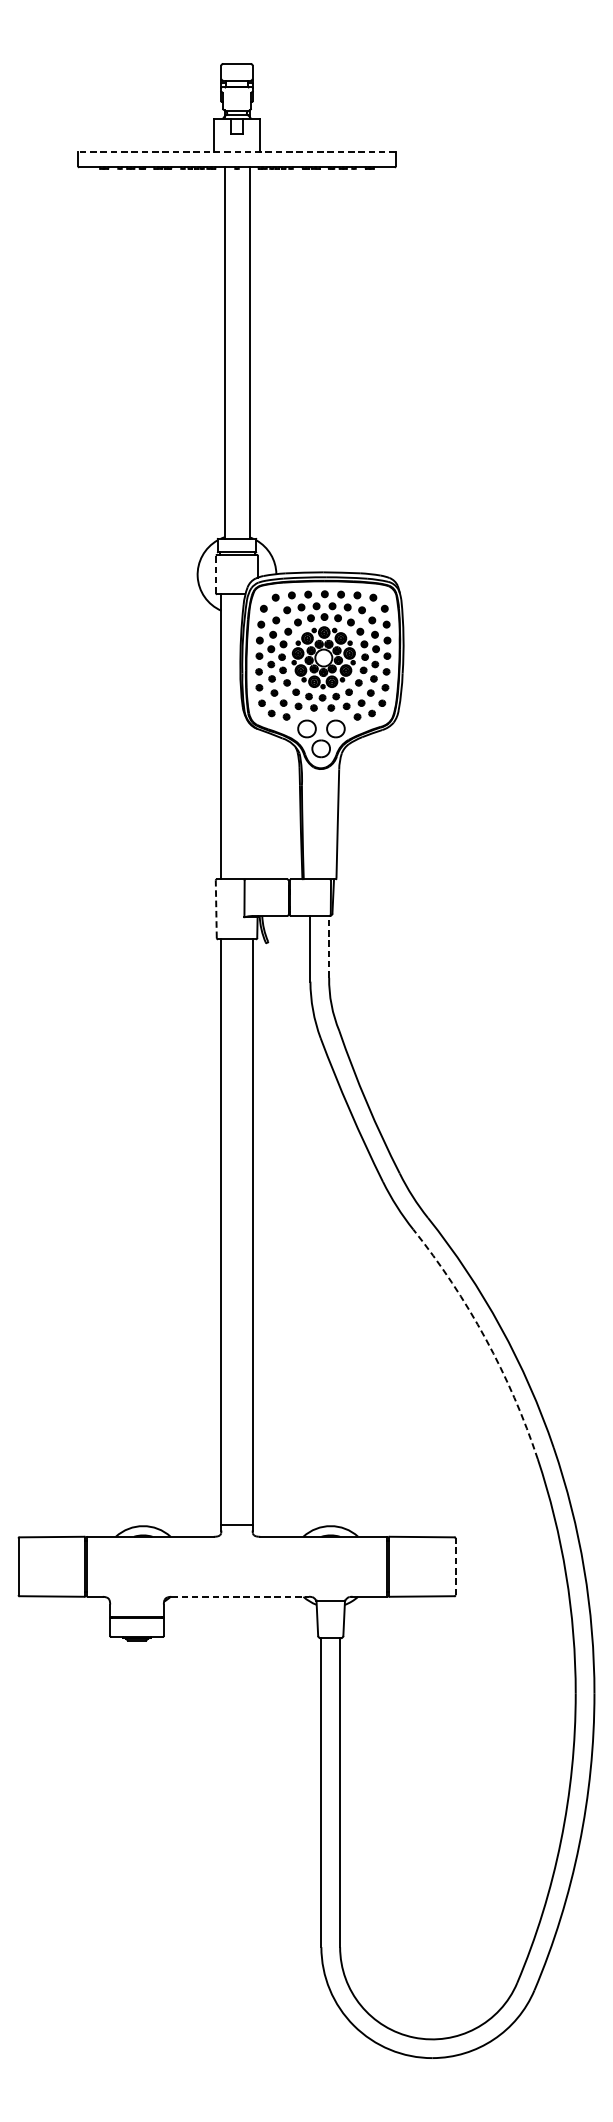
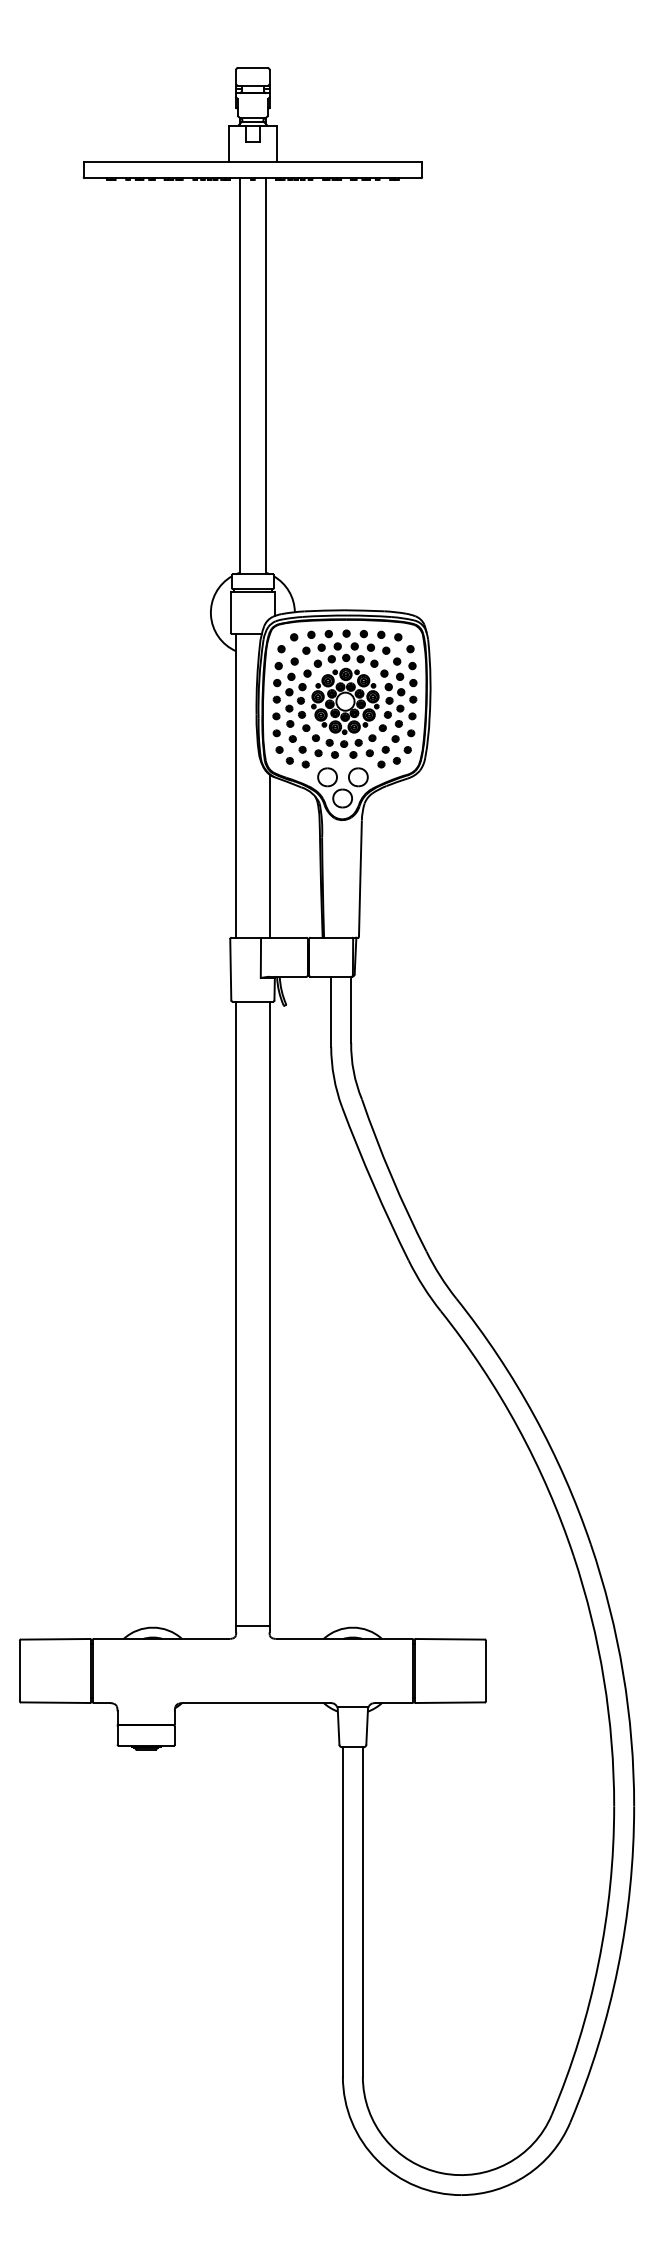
line: (236, 152) -> (252, 162), dashed -> solid
line: (216, 574) -> (230, 612), dashed -> solid
line: (252, 802) -> (269, 855), added
line: (216, 909) -> (230, 969), dashed -> solid
line: (329, 946) -> (351, 1009), dashed -> solid
arc: (486, 1338) -> (518, 1427), dashed -> solid
line: (455, 1566) -> (485, 1670), dashed -> solid
line: (240, 1597) -> (256, 1703), dashed -> solid

